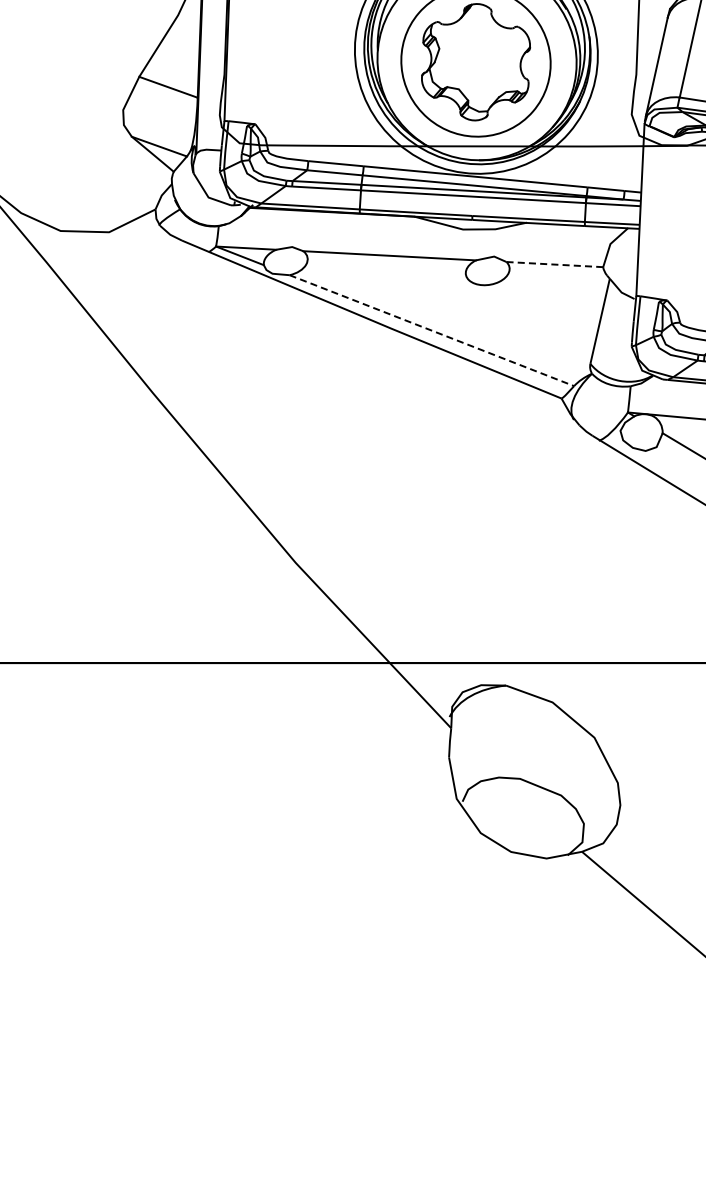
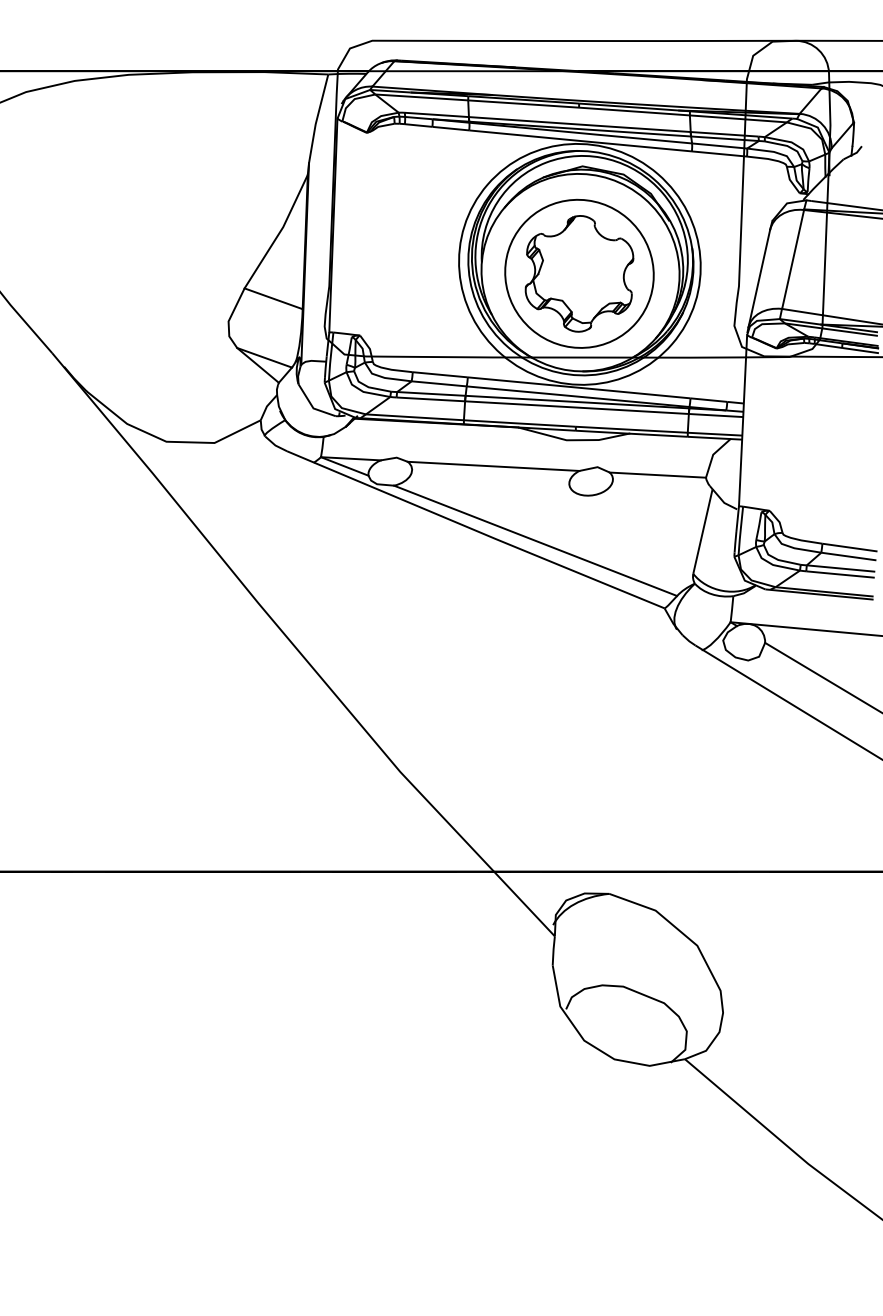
line: (554, 264) -> (657, 475), dashed -> solid
line: (431, 330) -> (535, 540), dashed -> solid

